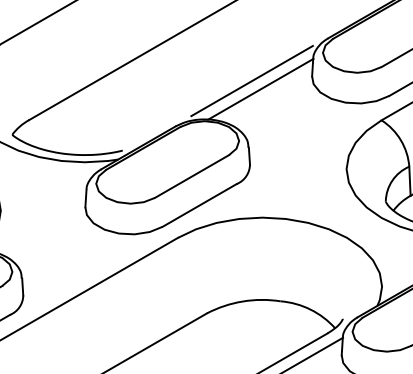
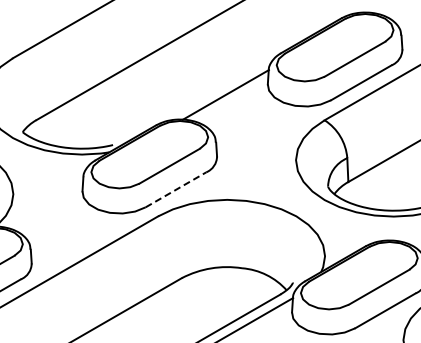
line: (251, 80) -> (218, 87), removed
line: (199, 204) -> (175, 189), solid -> dashed

